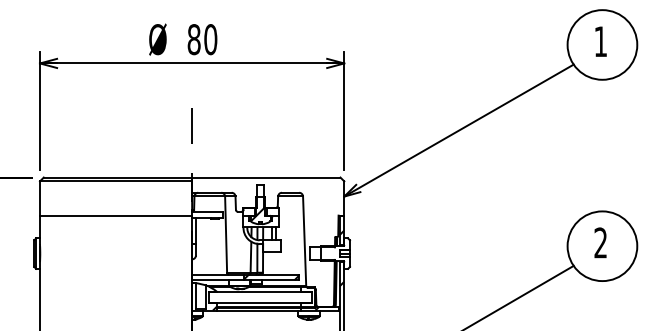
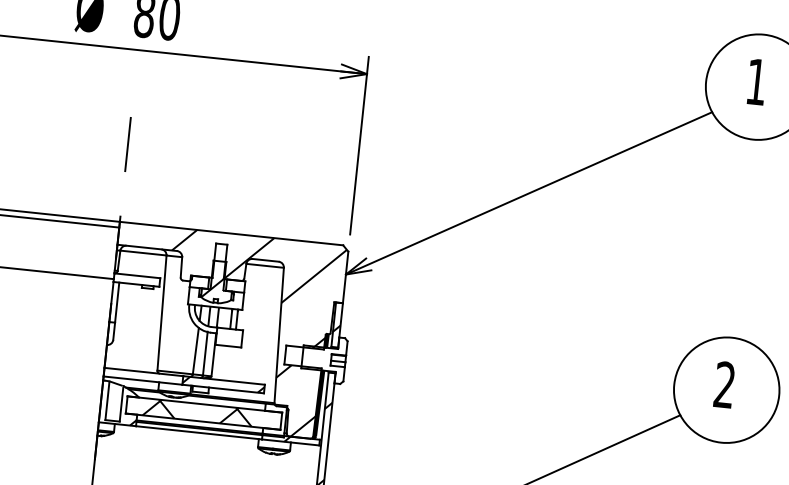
hatch: (267, 241) -> (223, 330), added
hatch: (256, 297) -> (197, 412), added

